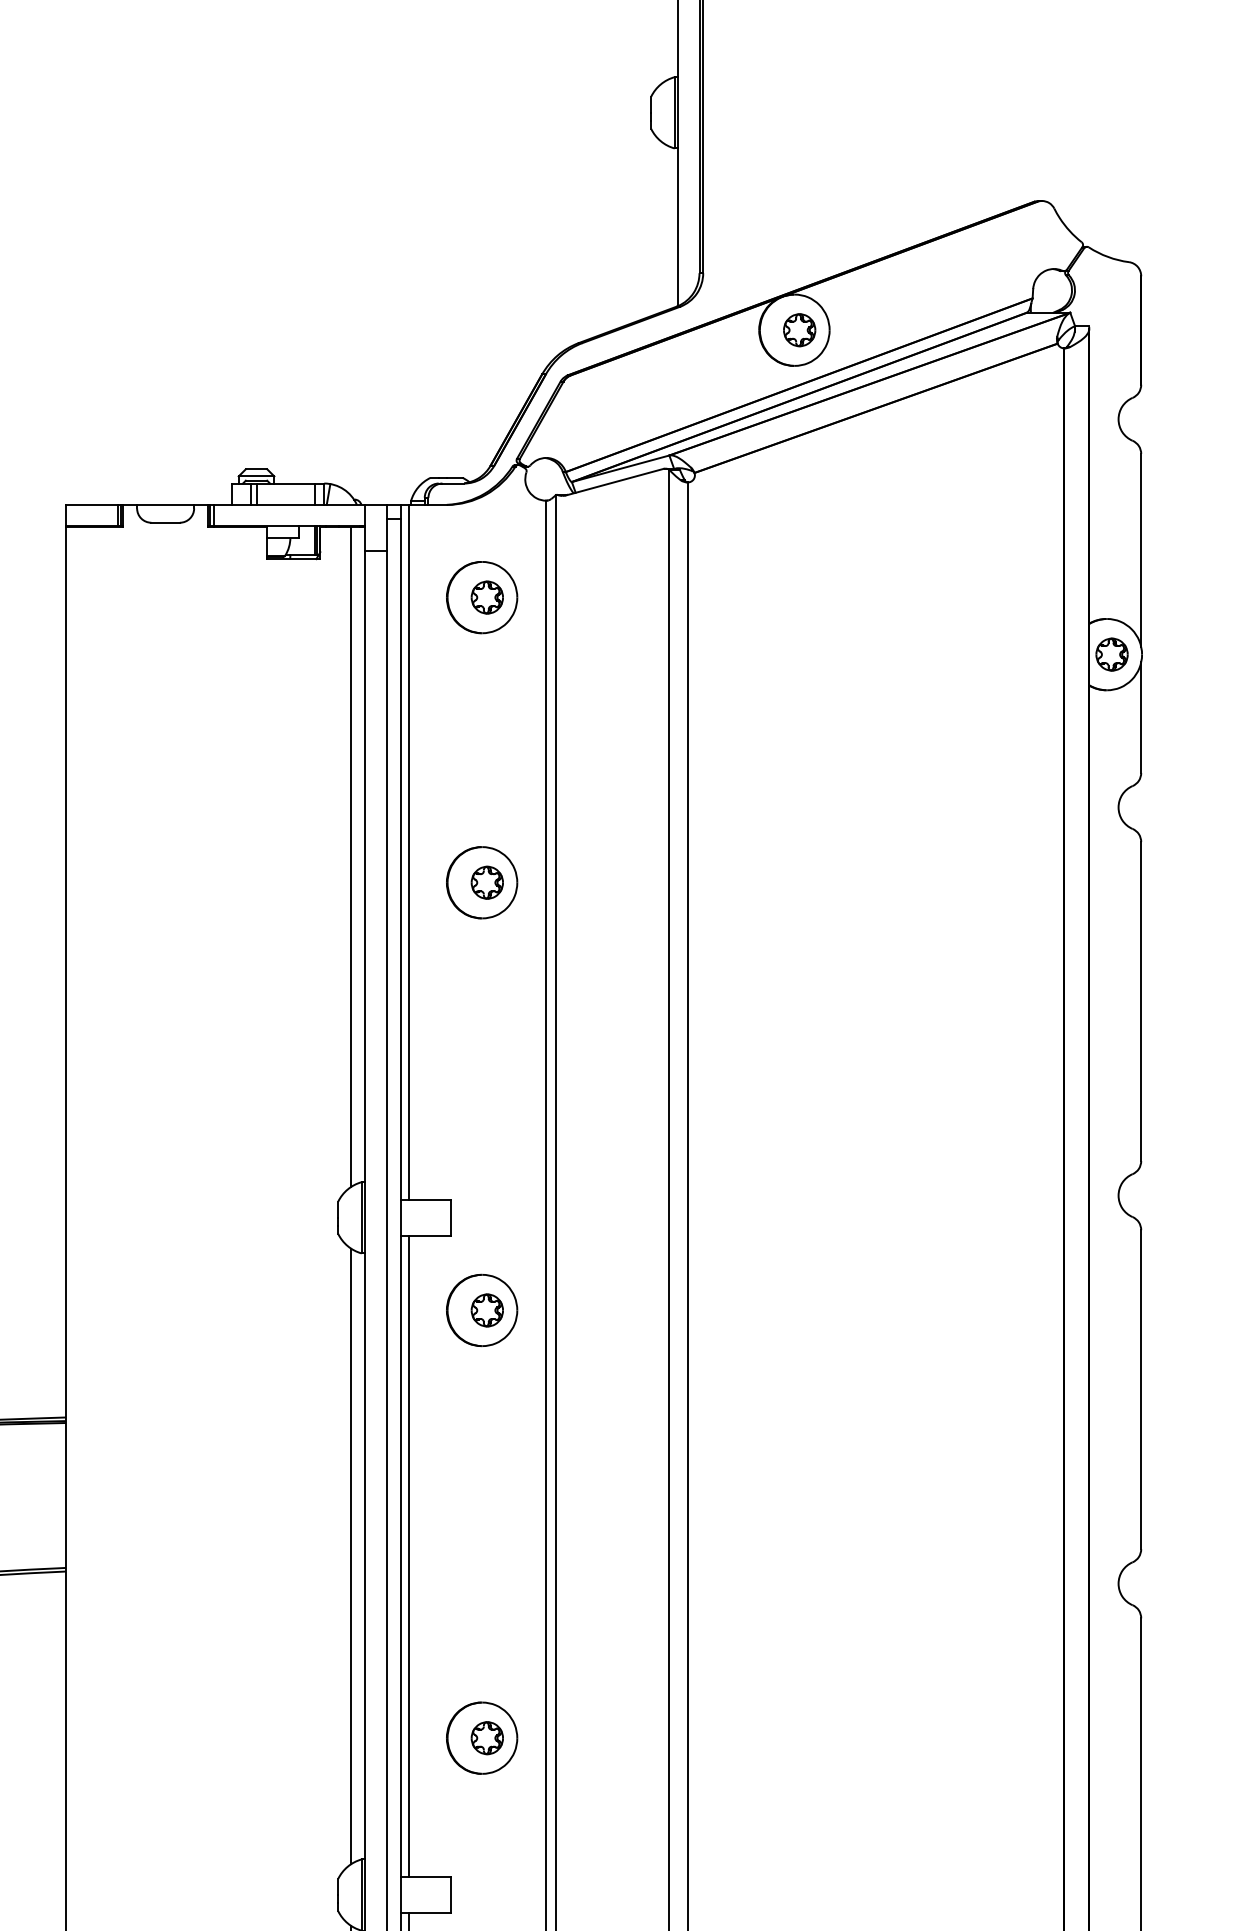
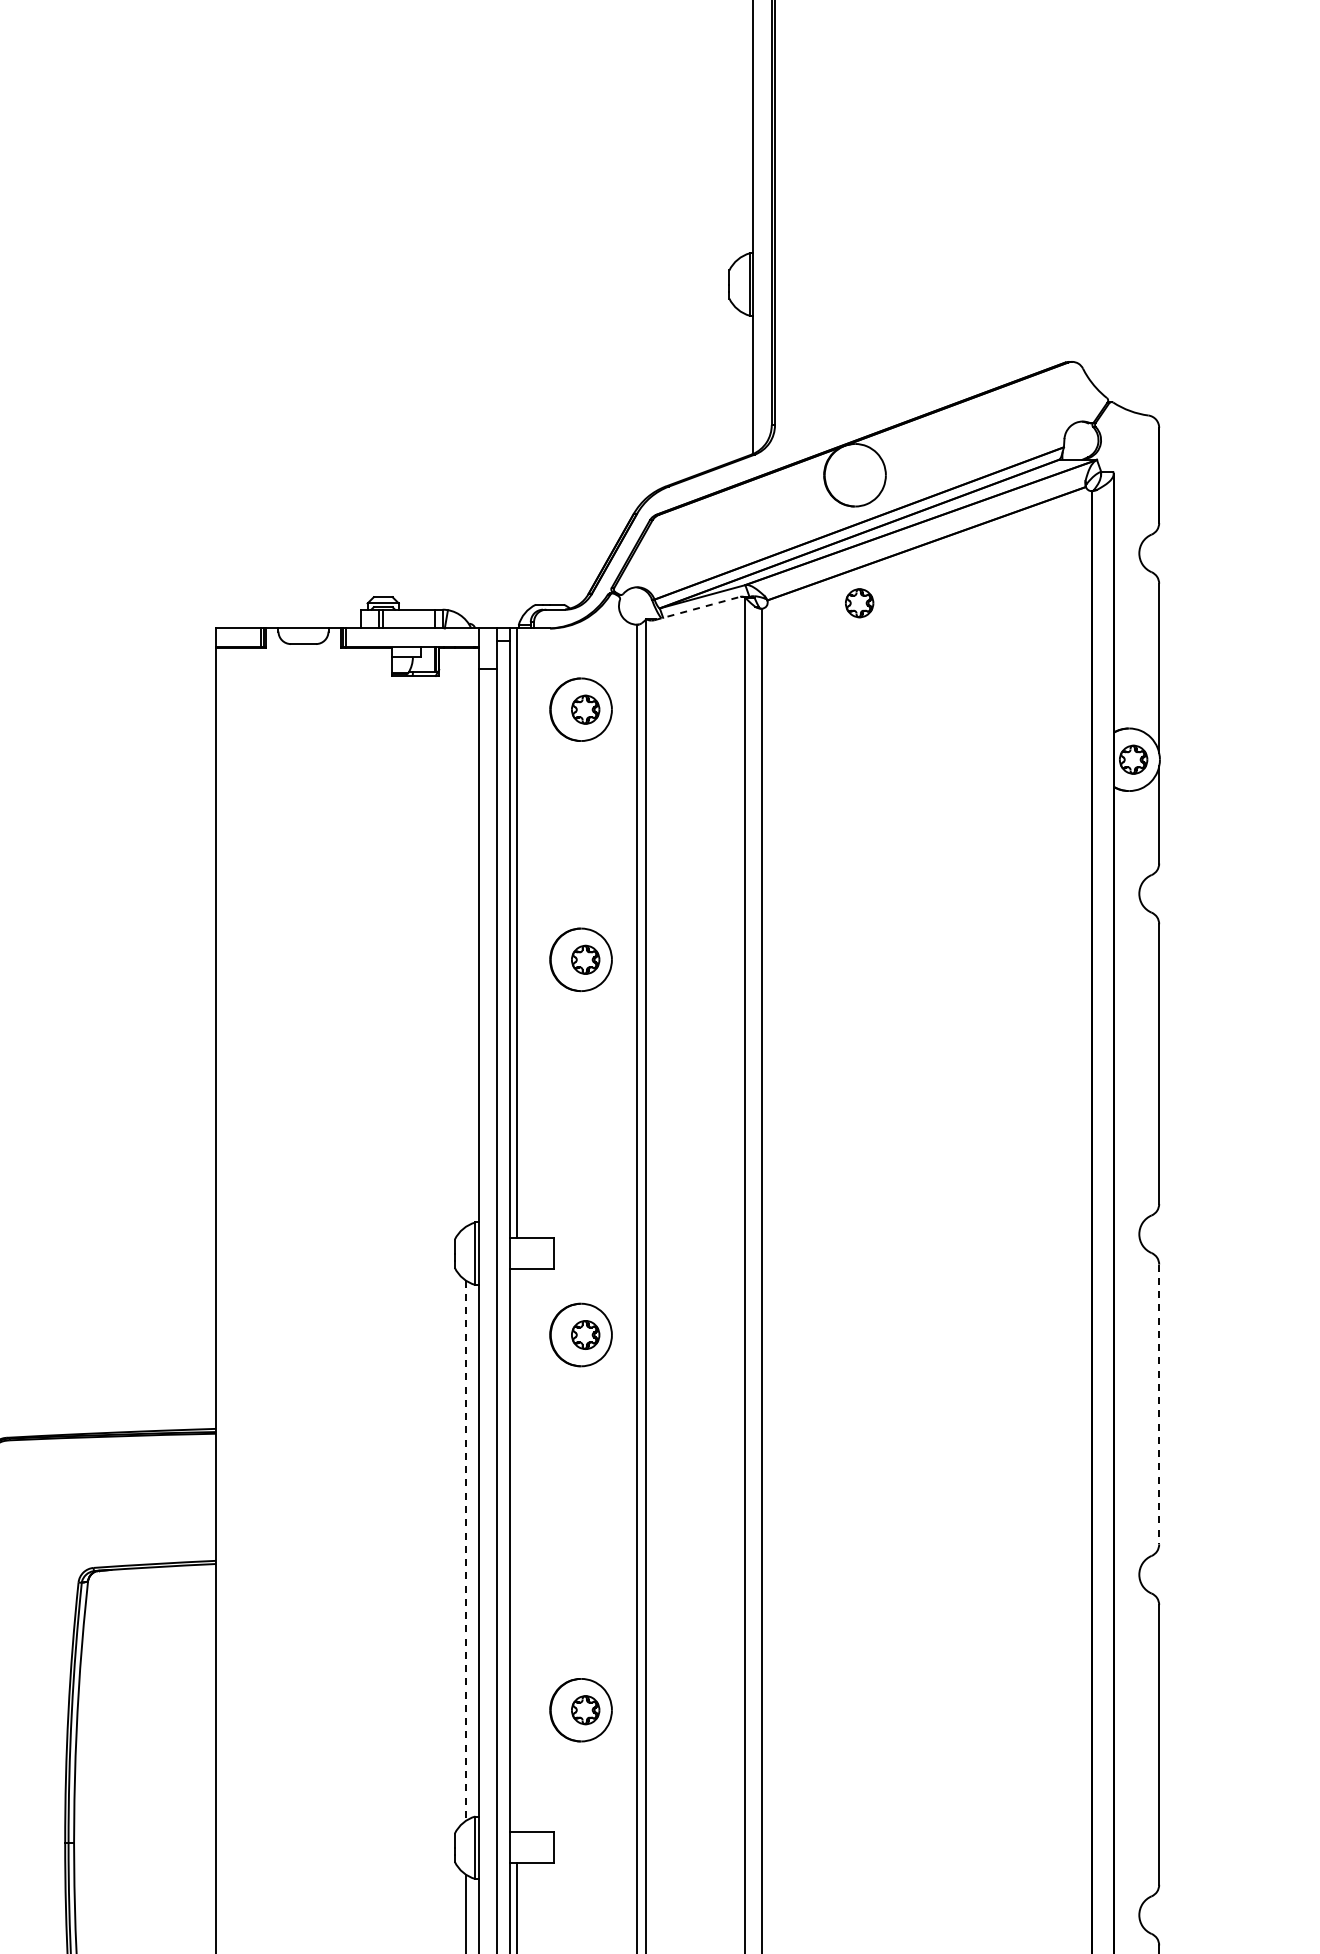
part: (799, 330) -> (859, 603), moved
line: (614, 482) -> (697, 608), solid -> dashed
line: (351, 856) -> (466, 936), removed
line: (1141, 1389) -> (1159, 1404), solid -> dashed
line: (409, 1556) -> (517, 1550), removed
line: (351, 1557) -> (466, 1551), solid -> dashed

